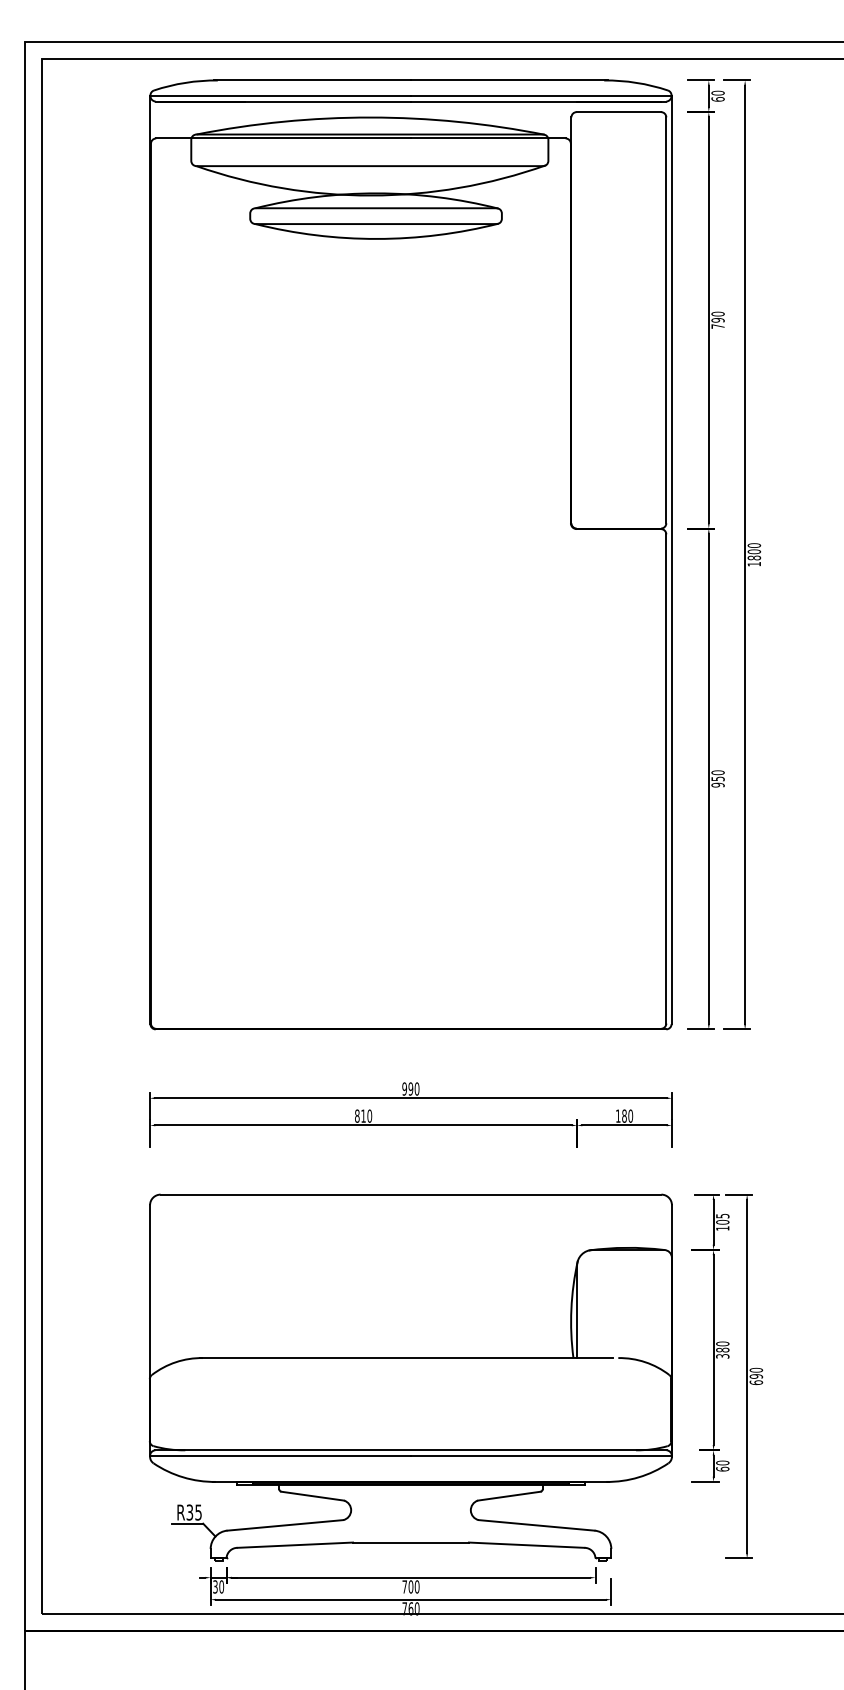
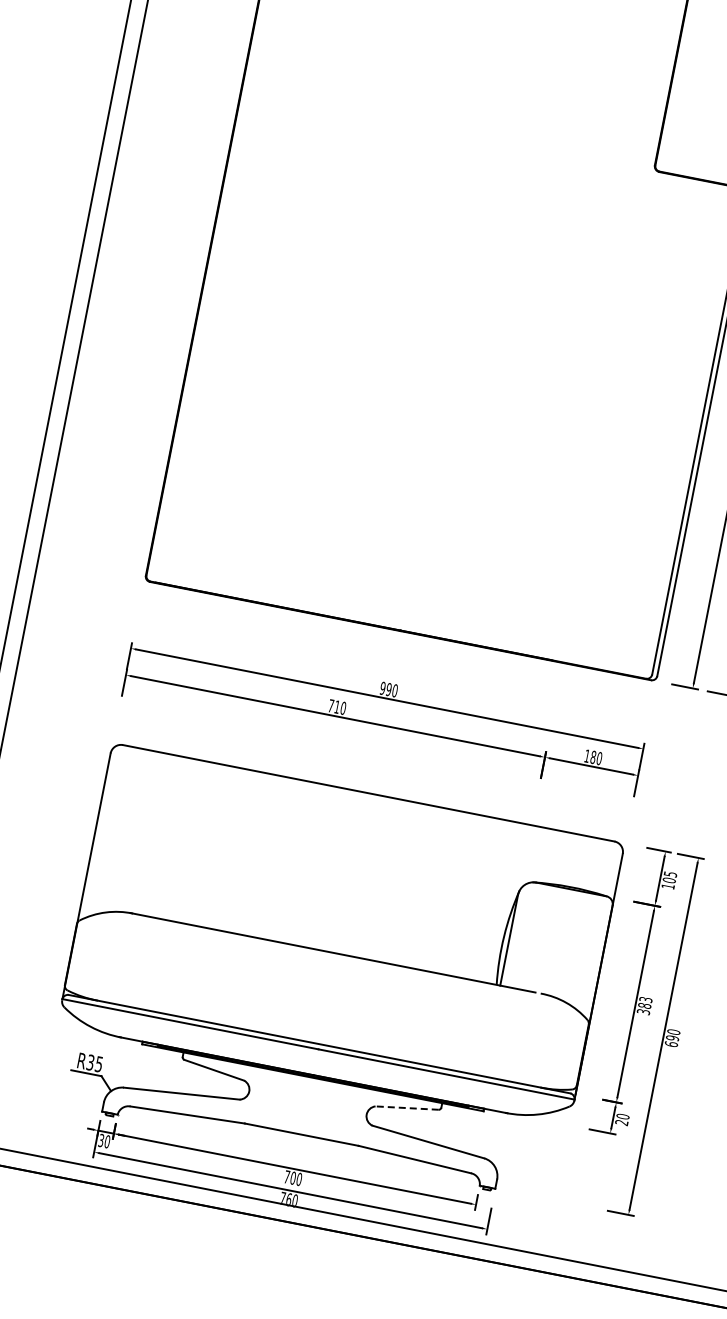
text: (357, 1115) -> (331, 705), 810 -> 710
text: (722, 1343) -> (645, 999), 380 -> 383
text: (722, 1468) -> (621, 1121), 60 -> 20
line: (509, 1496) -> (407, 1108), solid -> dashed

